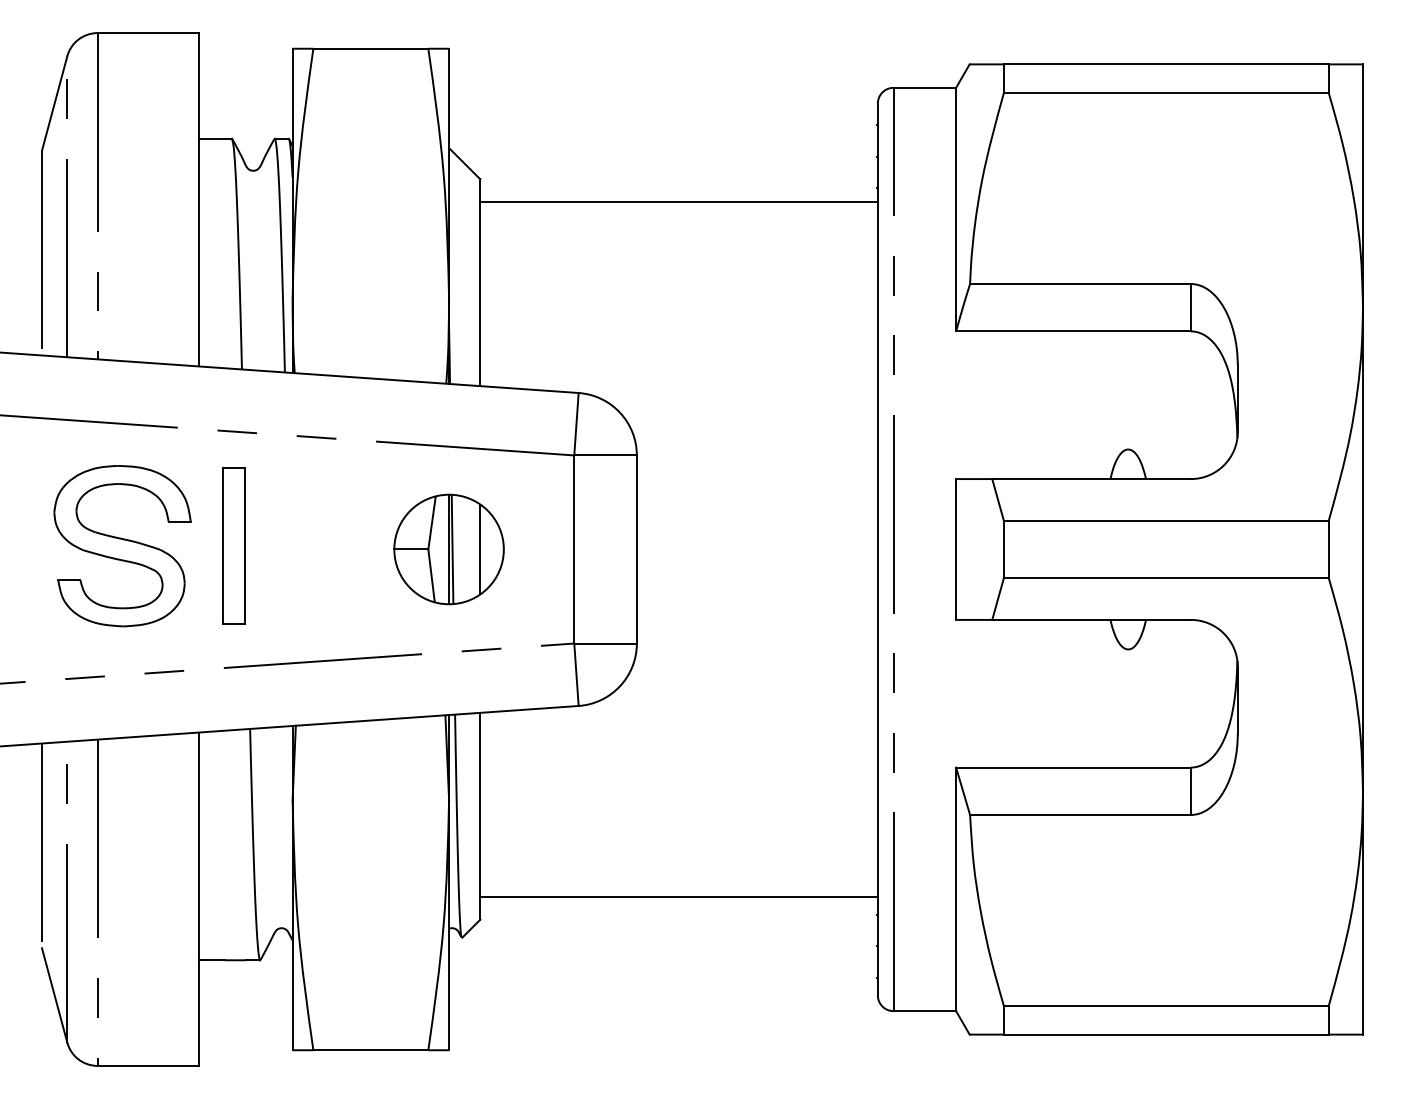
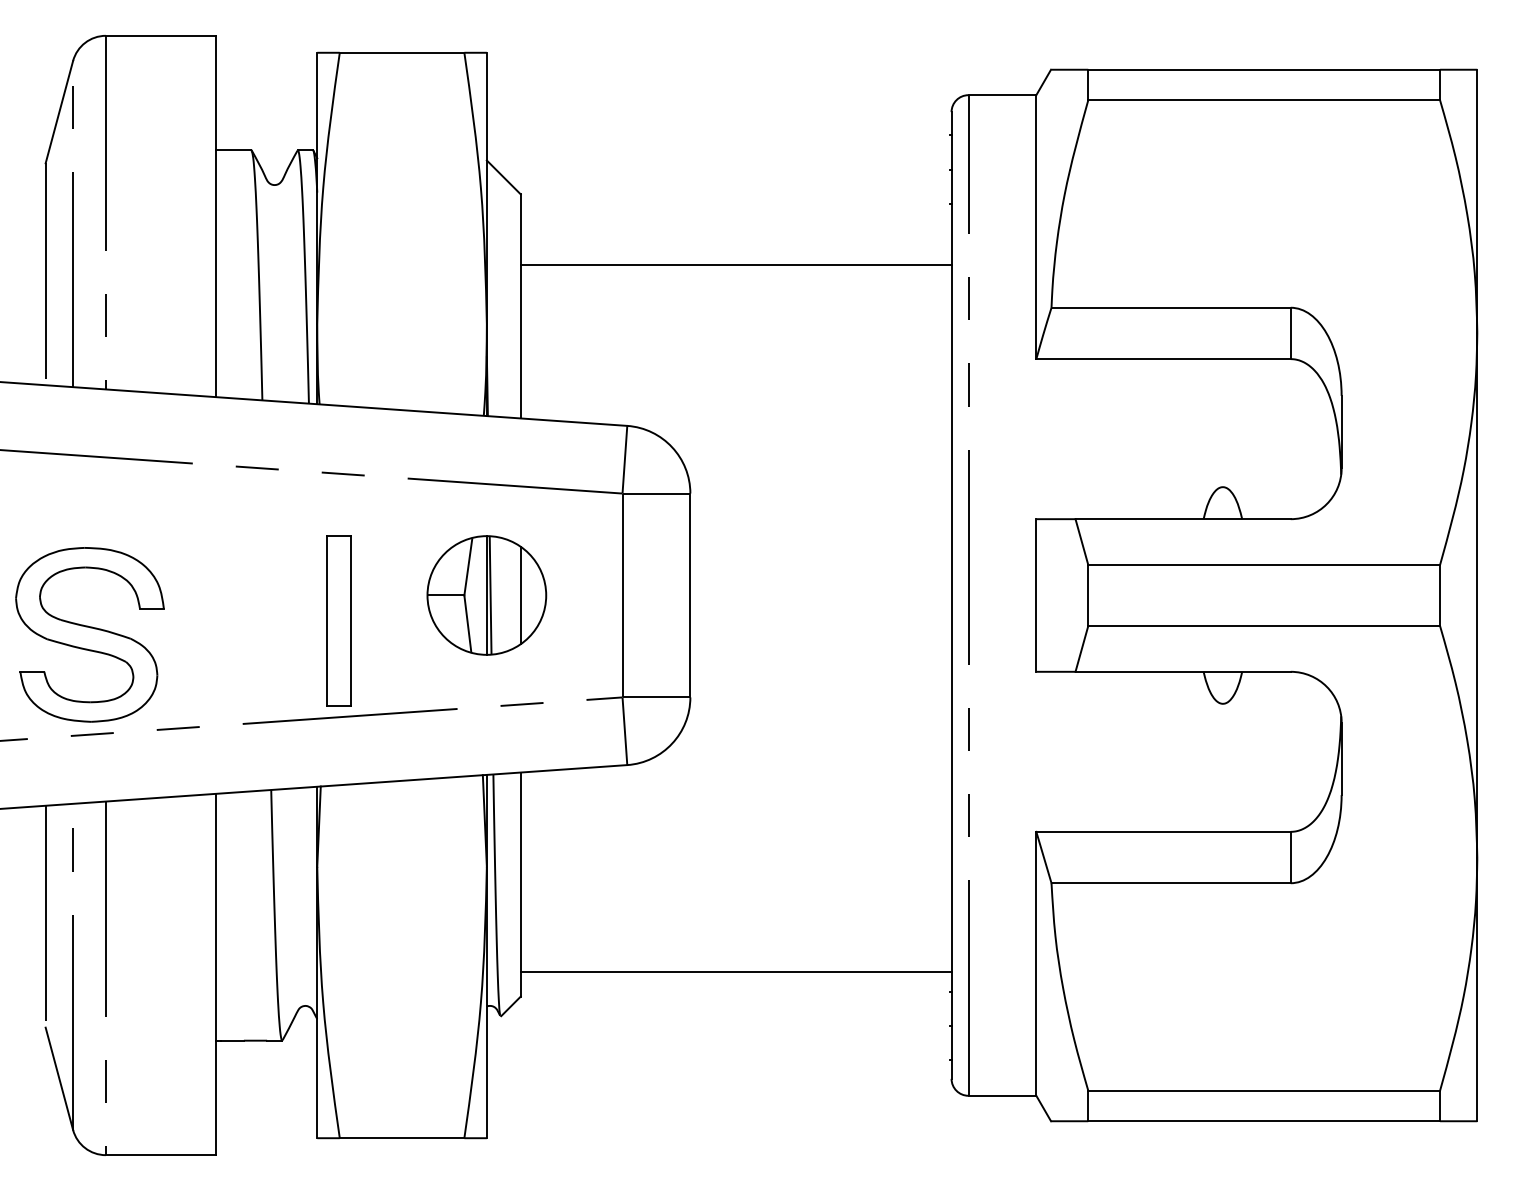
line: (678, 201) -> (735, 264), moved
part: (122, 545) -> (89, 634), moved
part: (233, 545) -> (338, 620), moved

